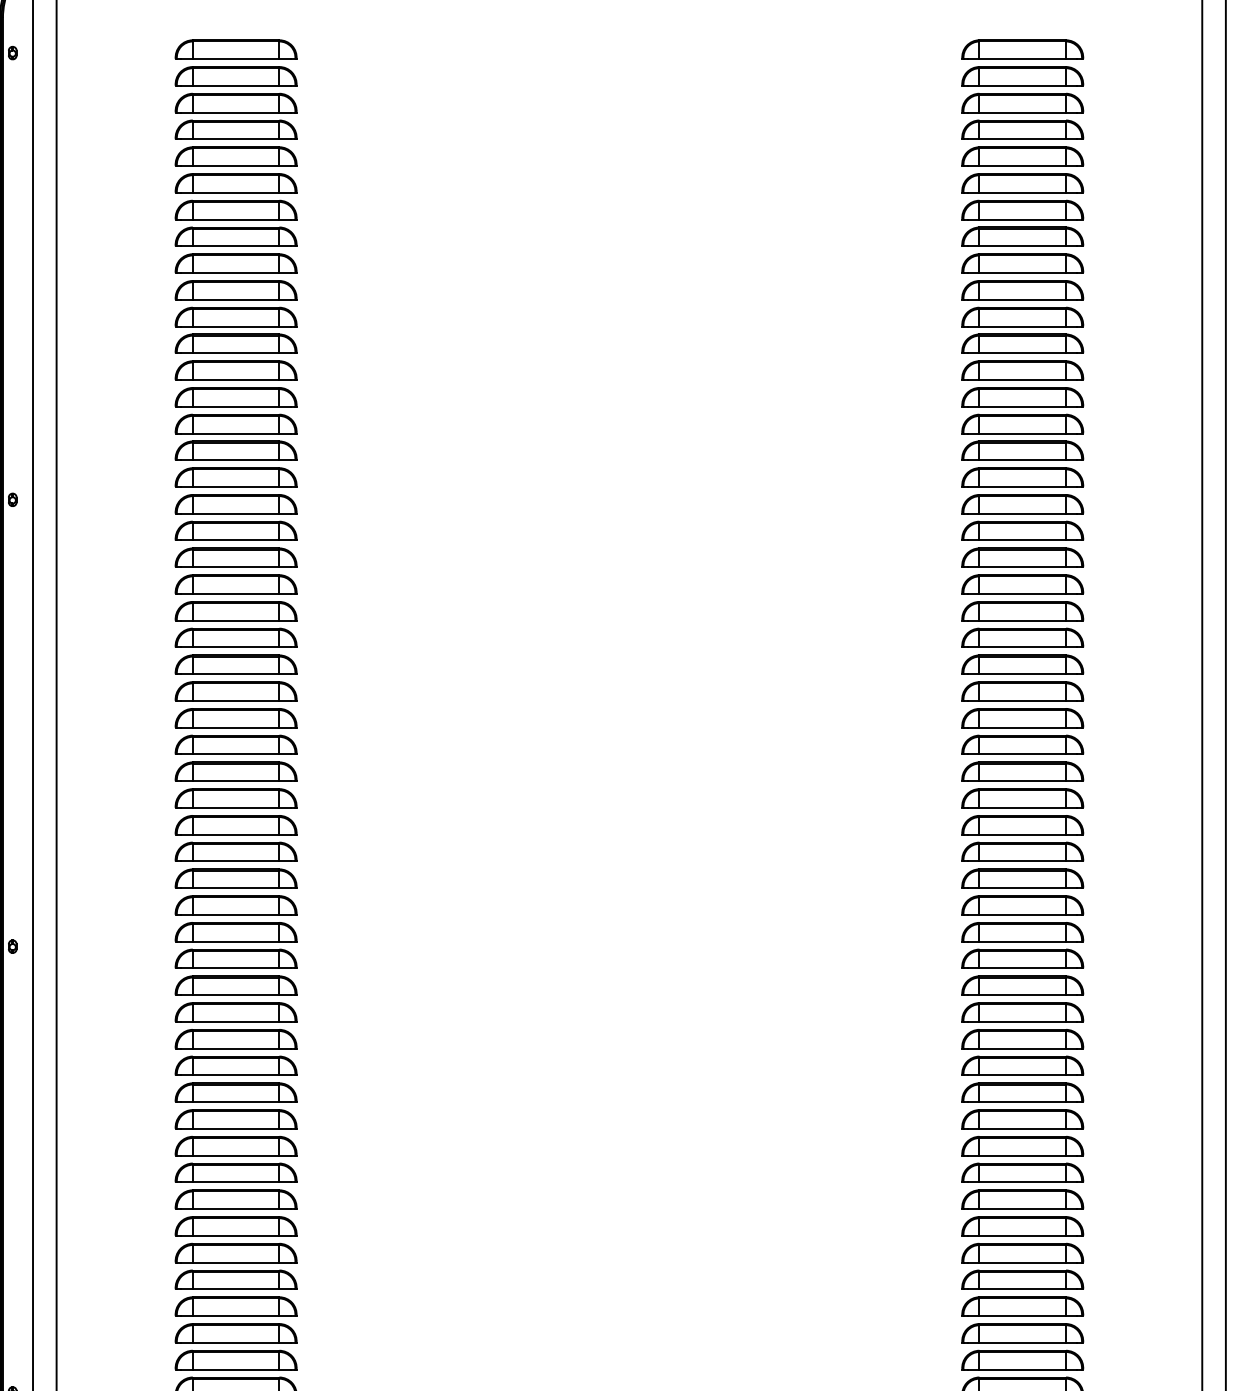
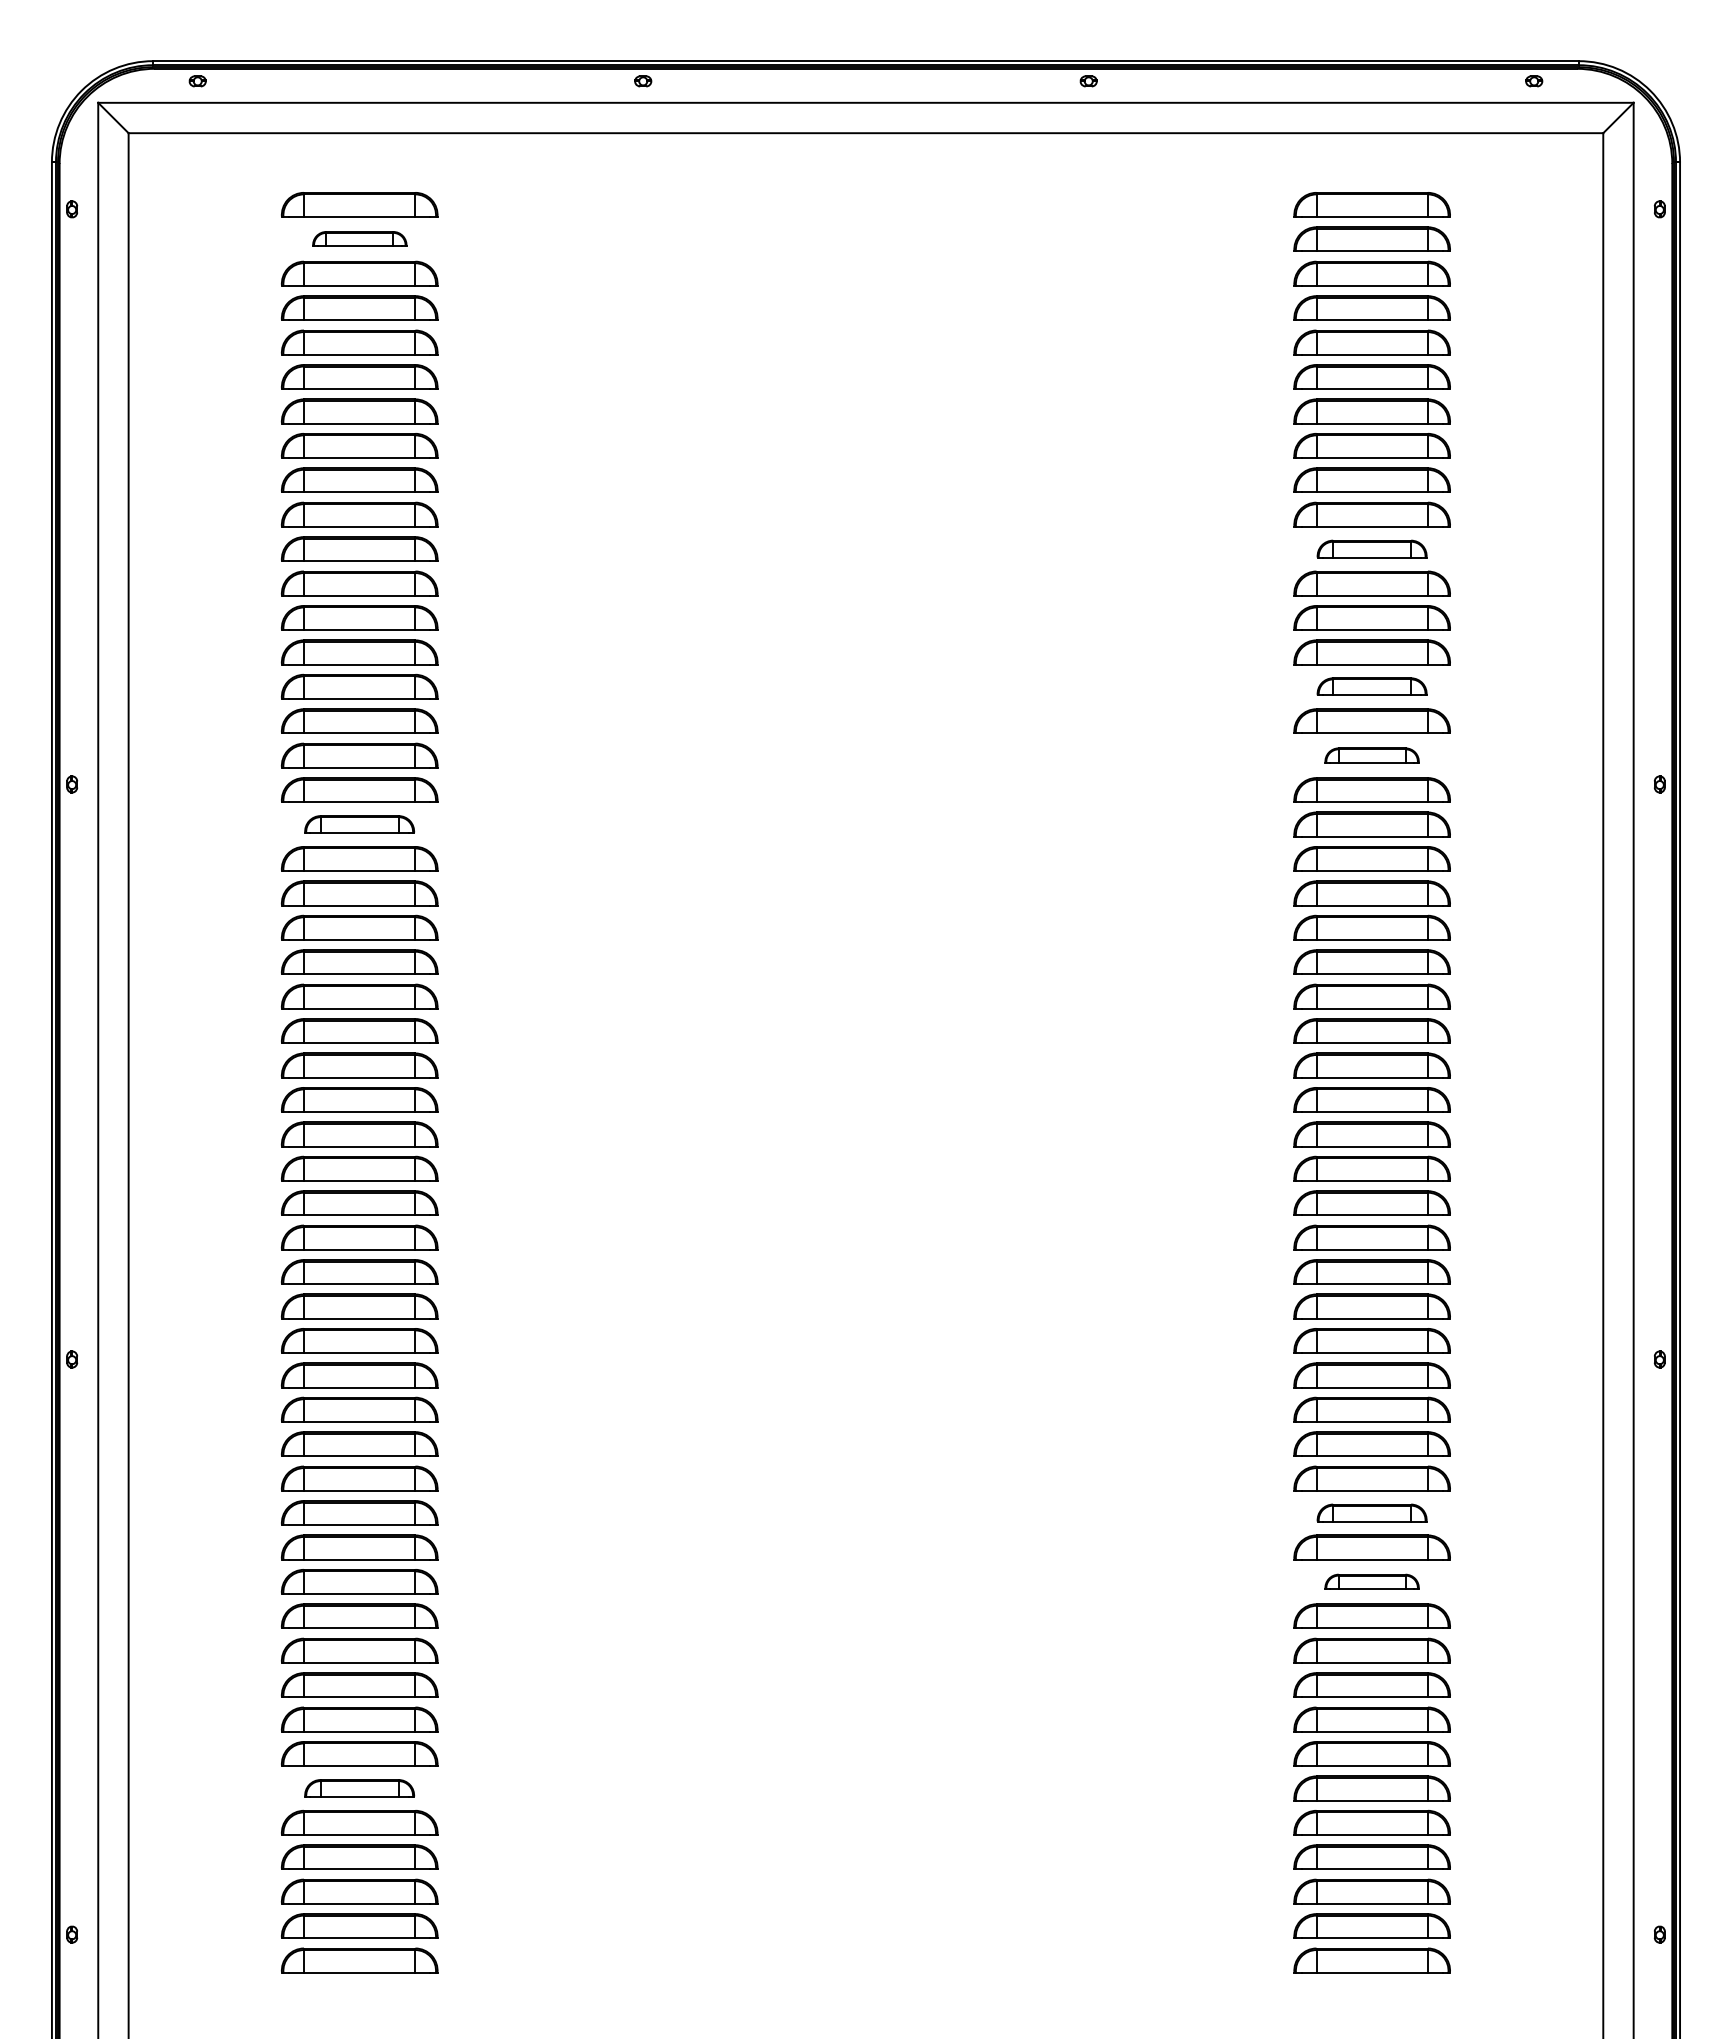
part: (235, 75) -> (359, 238), size x0.6
part: (1022, 316) -> (1371, 548), size x0.7
part: (1022, 423) -> (1371, 686), size x0.7
part: (1022, 477) -> (1371, 755), size x0.6
part: (235, 531) -> (359, 824), size x0.7
part: (1022, 1065) -> (1371, 1512), size x0.7
part: (1022, 1119) -> (1371, 1581), size x0.6
part: (235, 1279) -> (359, 1788), size x0.7

